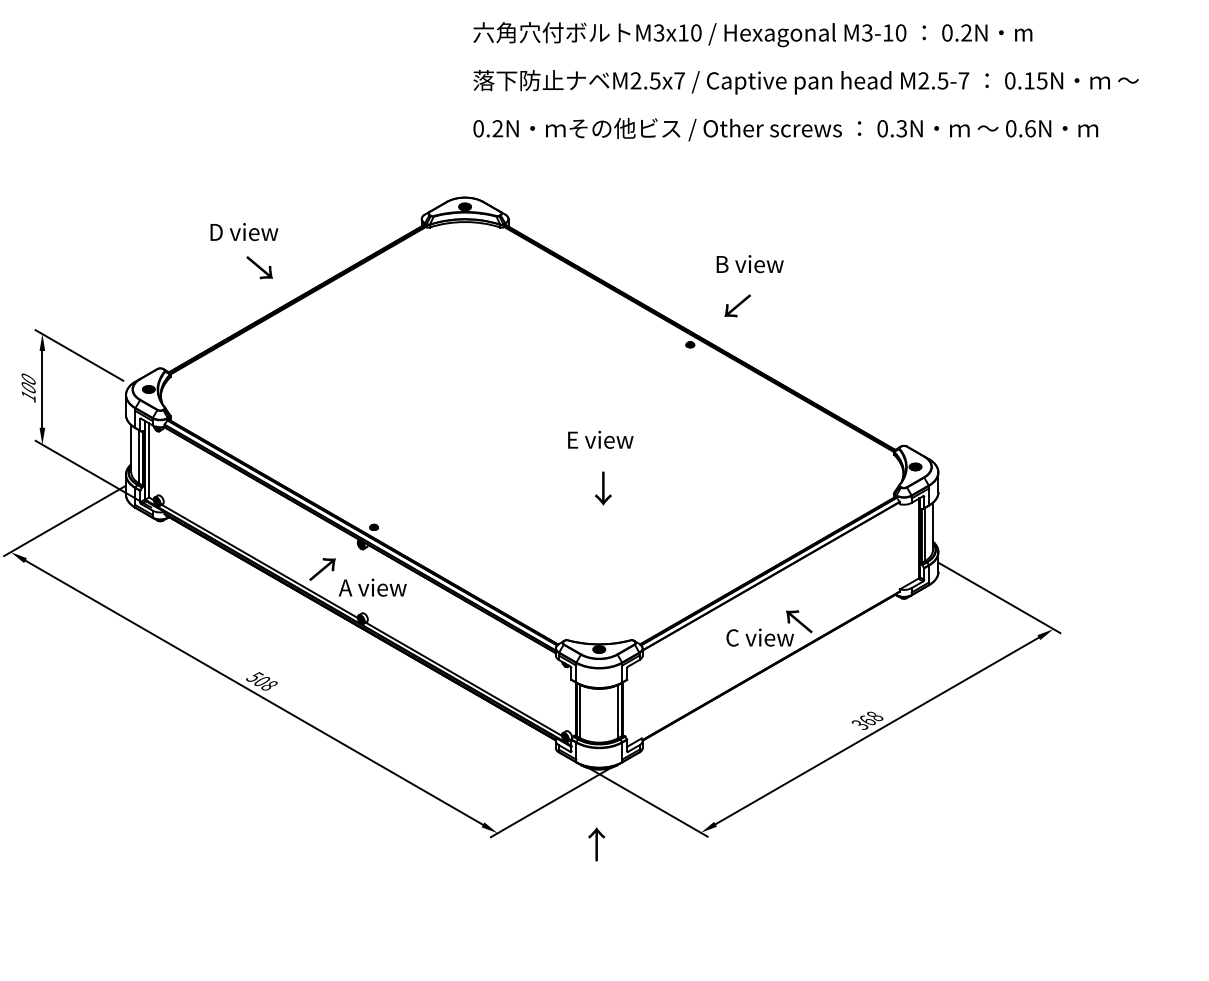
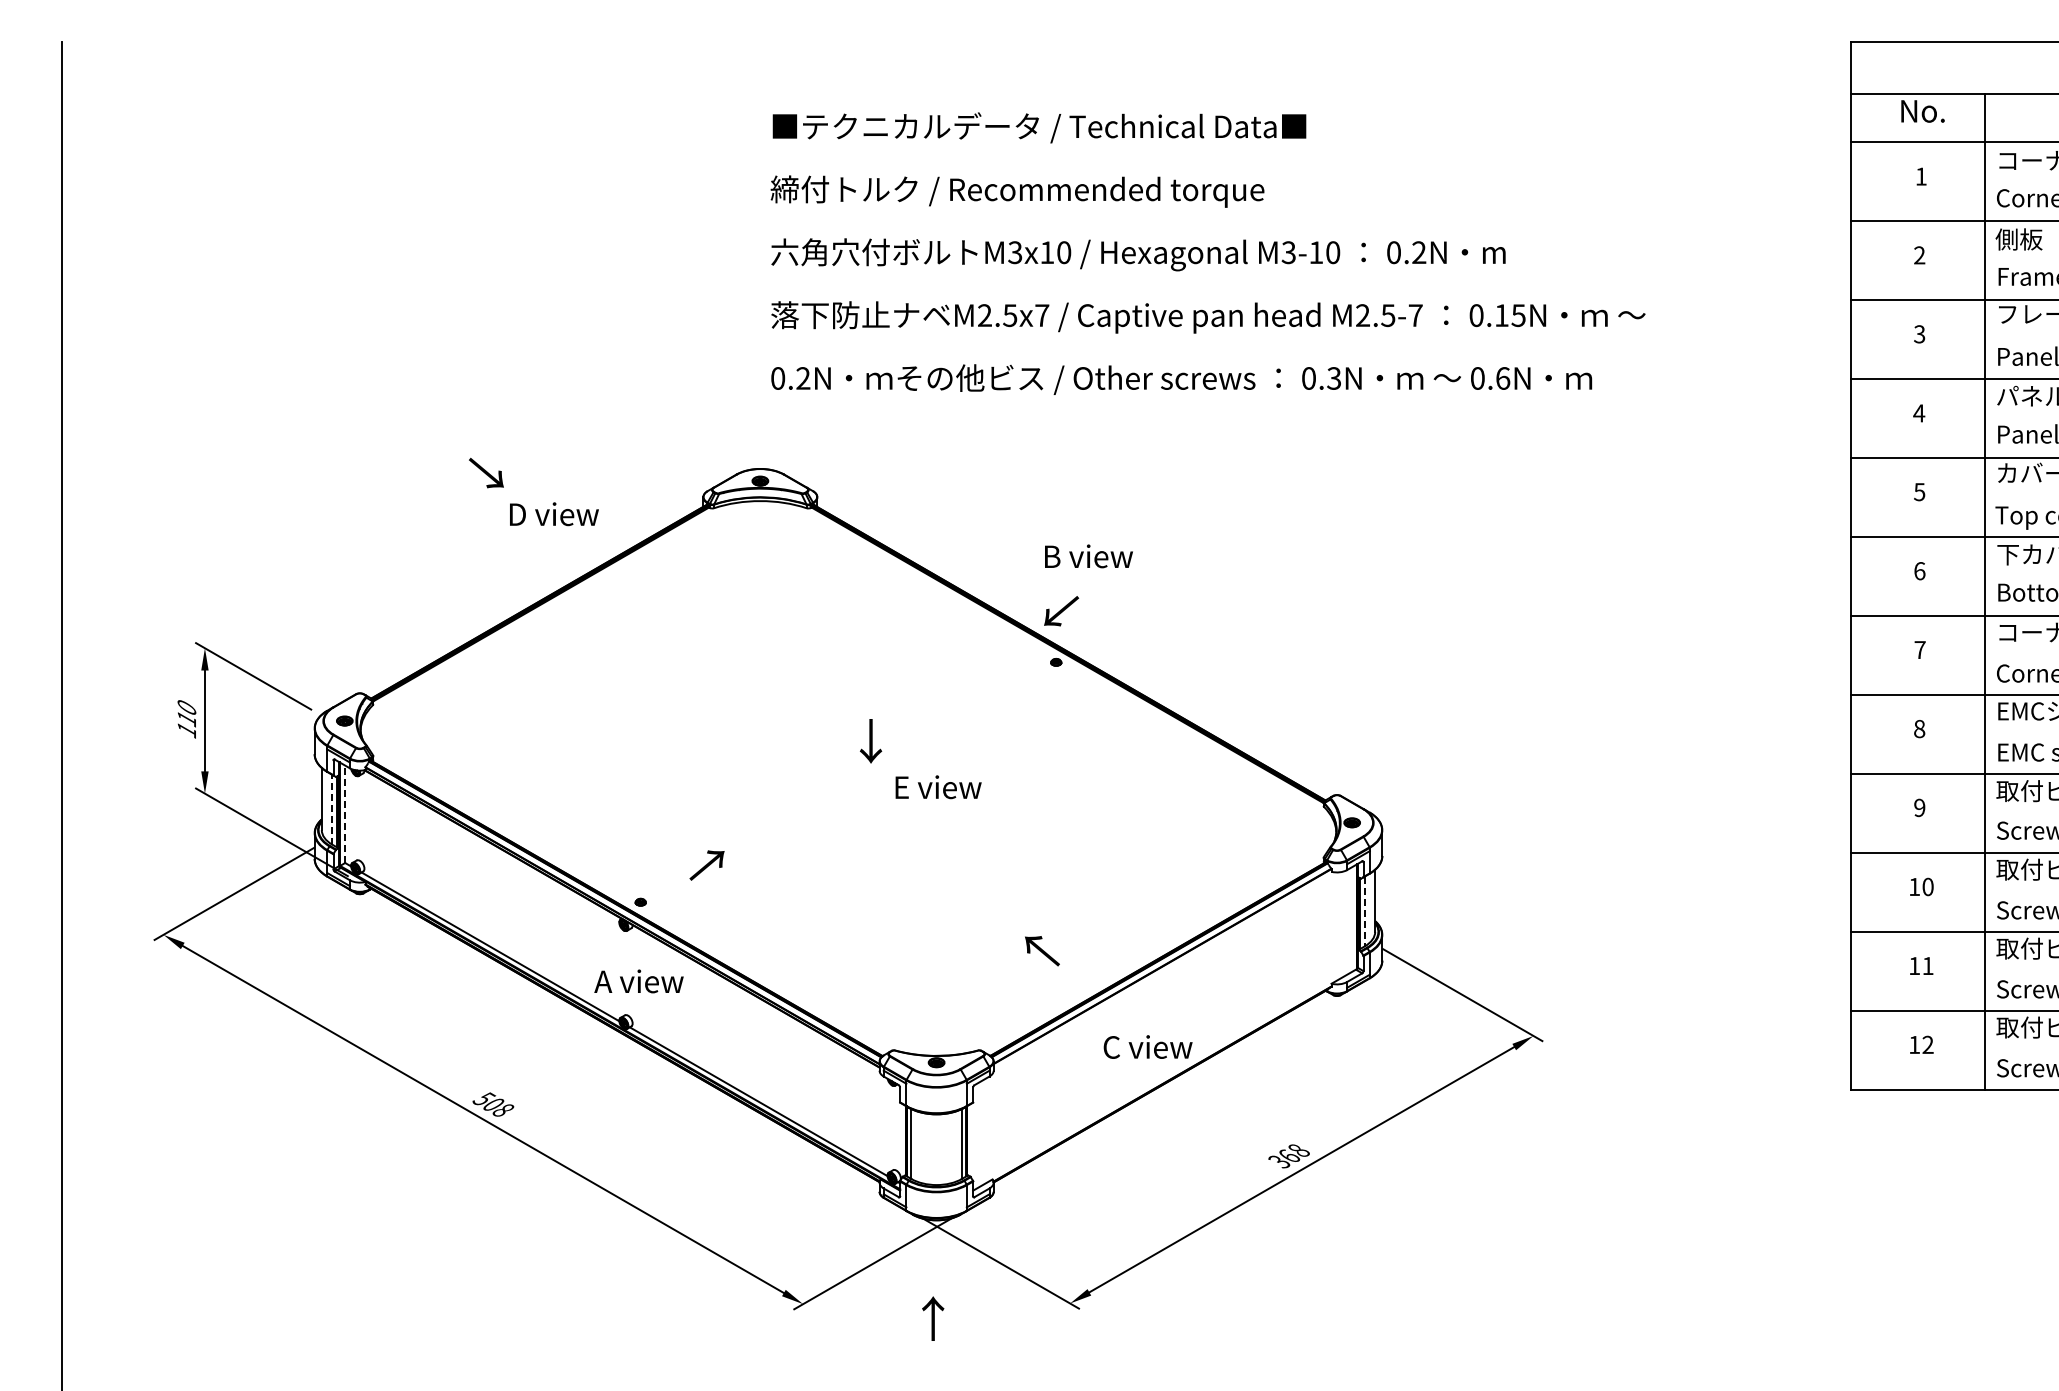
text: (244, 232) -> (554, 514), moved
text: (749, 264) -> (1088, 556), moved
text: (259, 267) -> (486, 472), moved
text: (737, 306) -> (1061, 611), moved
text: (28, 388) -> (186, 719), 100 -> 110
line: (139, 456) -> (332, 809), solid -> dashed
line: (149, 460) -> (345, 814), solid -> dashed
text: (603, 488) -> (871, 741), moved
line: (924, 534) -> (1364, 911), solid -> dashed
text: (322, 569) -> (706, 865), moved
text: (799, 621) -> (1042, 951), moved

